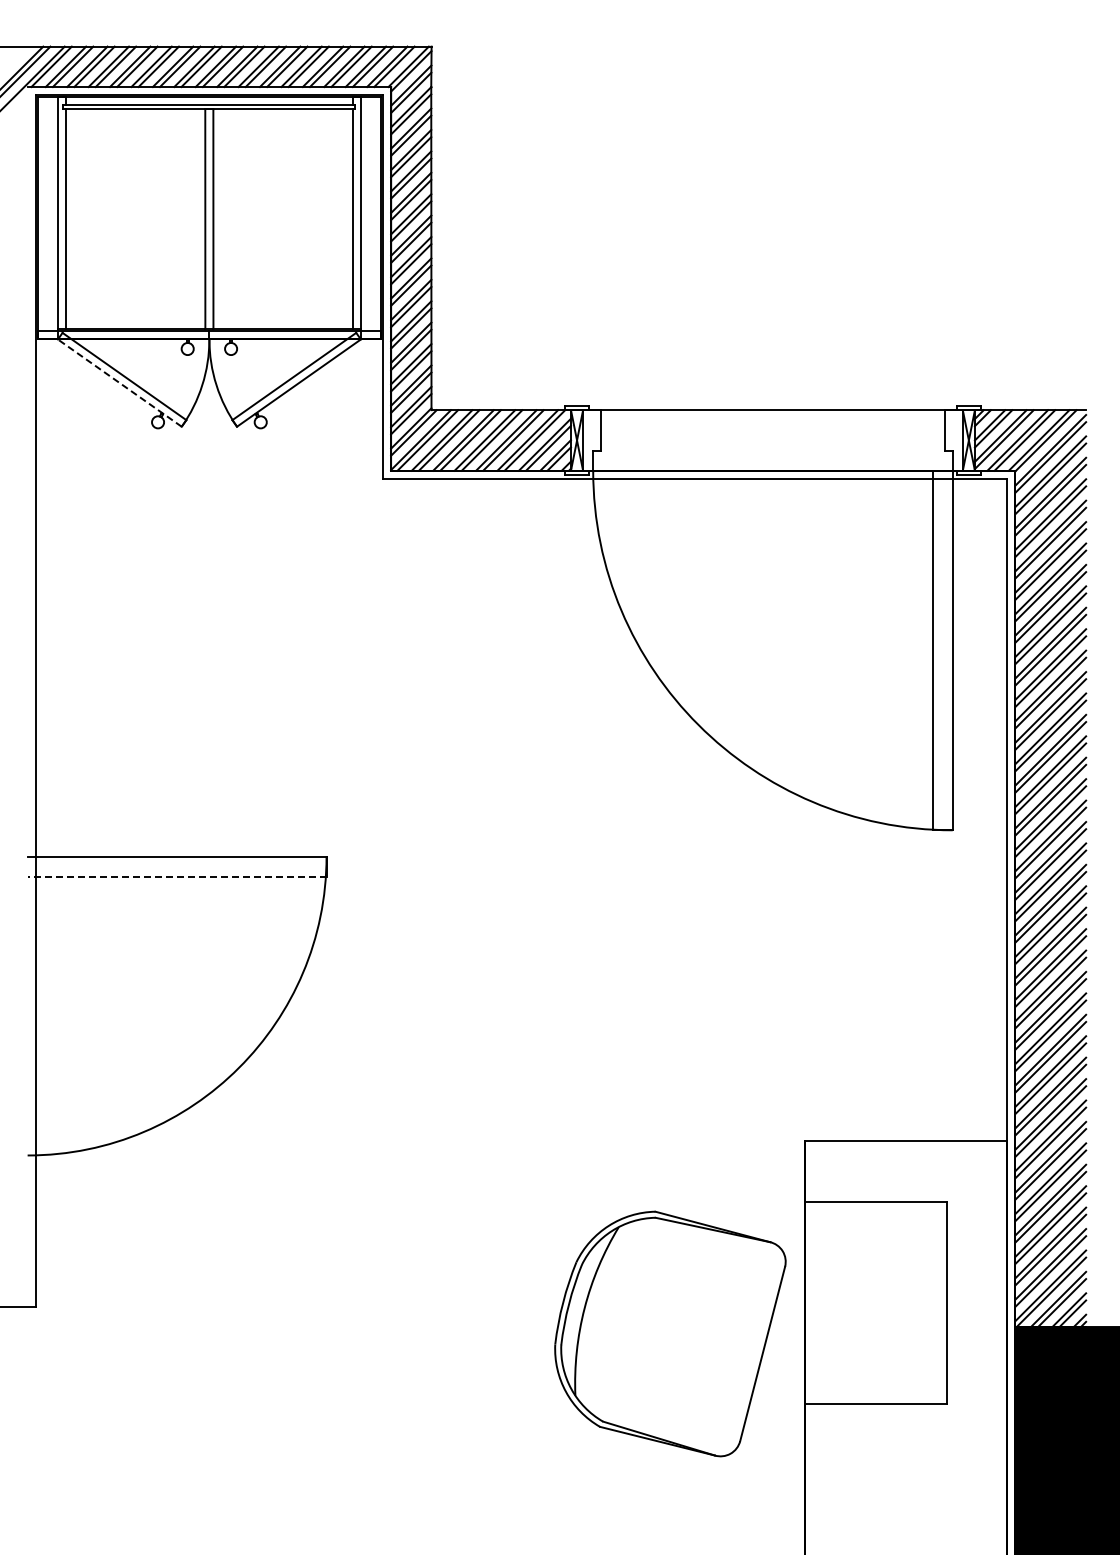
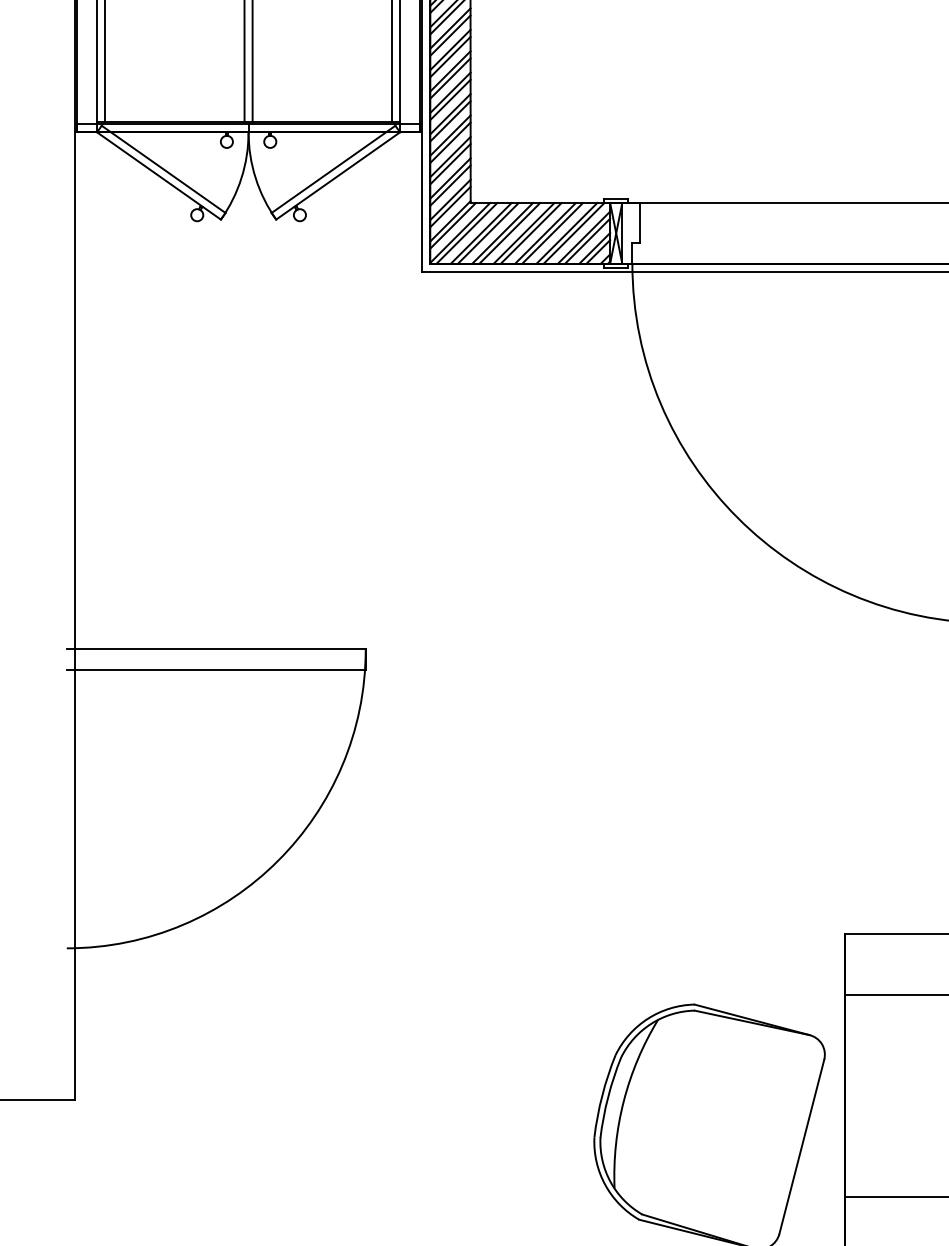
line: (119, 383) -> (158, 176), dashed -> solid
line: (176, 876) -> (215, 669), dashed -> solid

